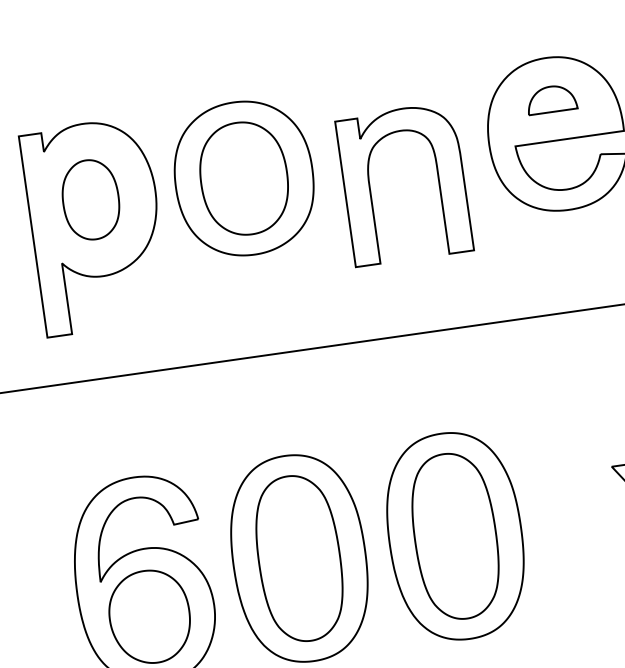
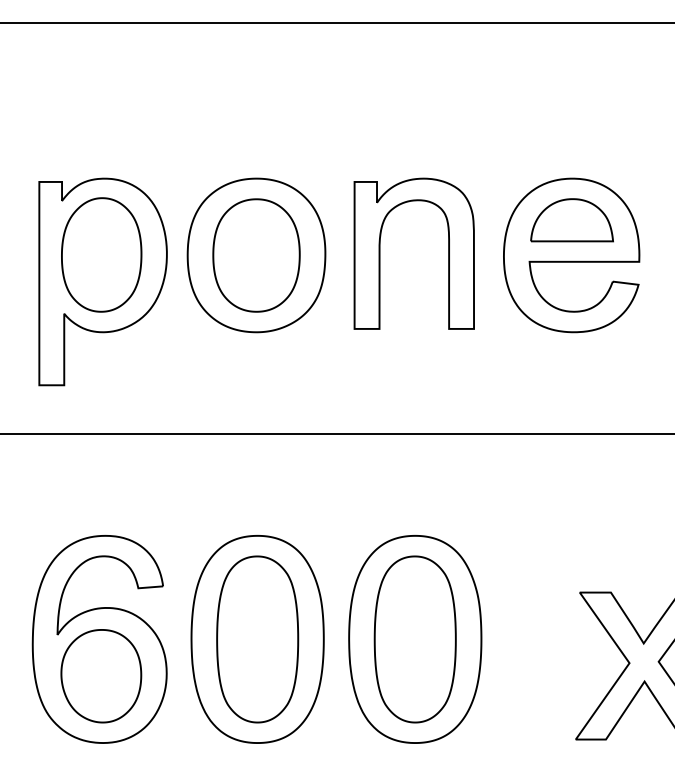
part: (551, 99) -> (571, 220), size x1.67
part: (370, 188) -> (380, 253), moved
part: (90, 199) -> (101, 254), size x1.43

